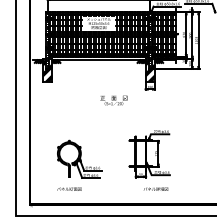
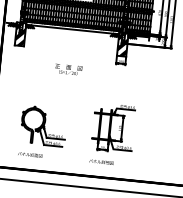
text: (113, 100) -> (68, 69), moved
text: (155, 188) -> (101, 161), moved

